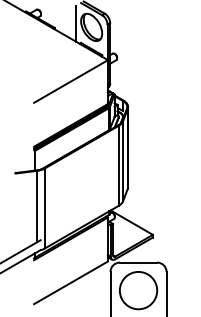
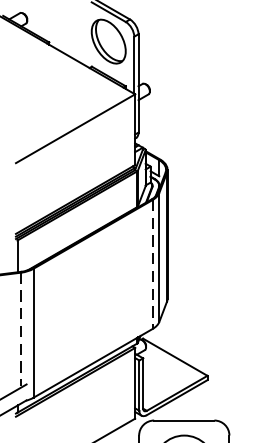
line: (75, 23) -> (82, 35), removed
line: (118, 166) -> (152, 265), solid -> dashed
line: (37, 206) -> (21, 330), solid -> dashed

